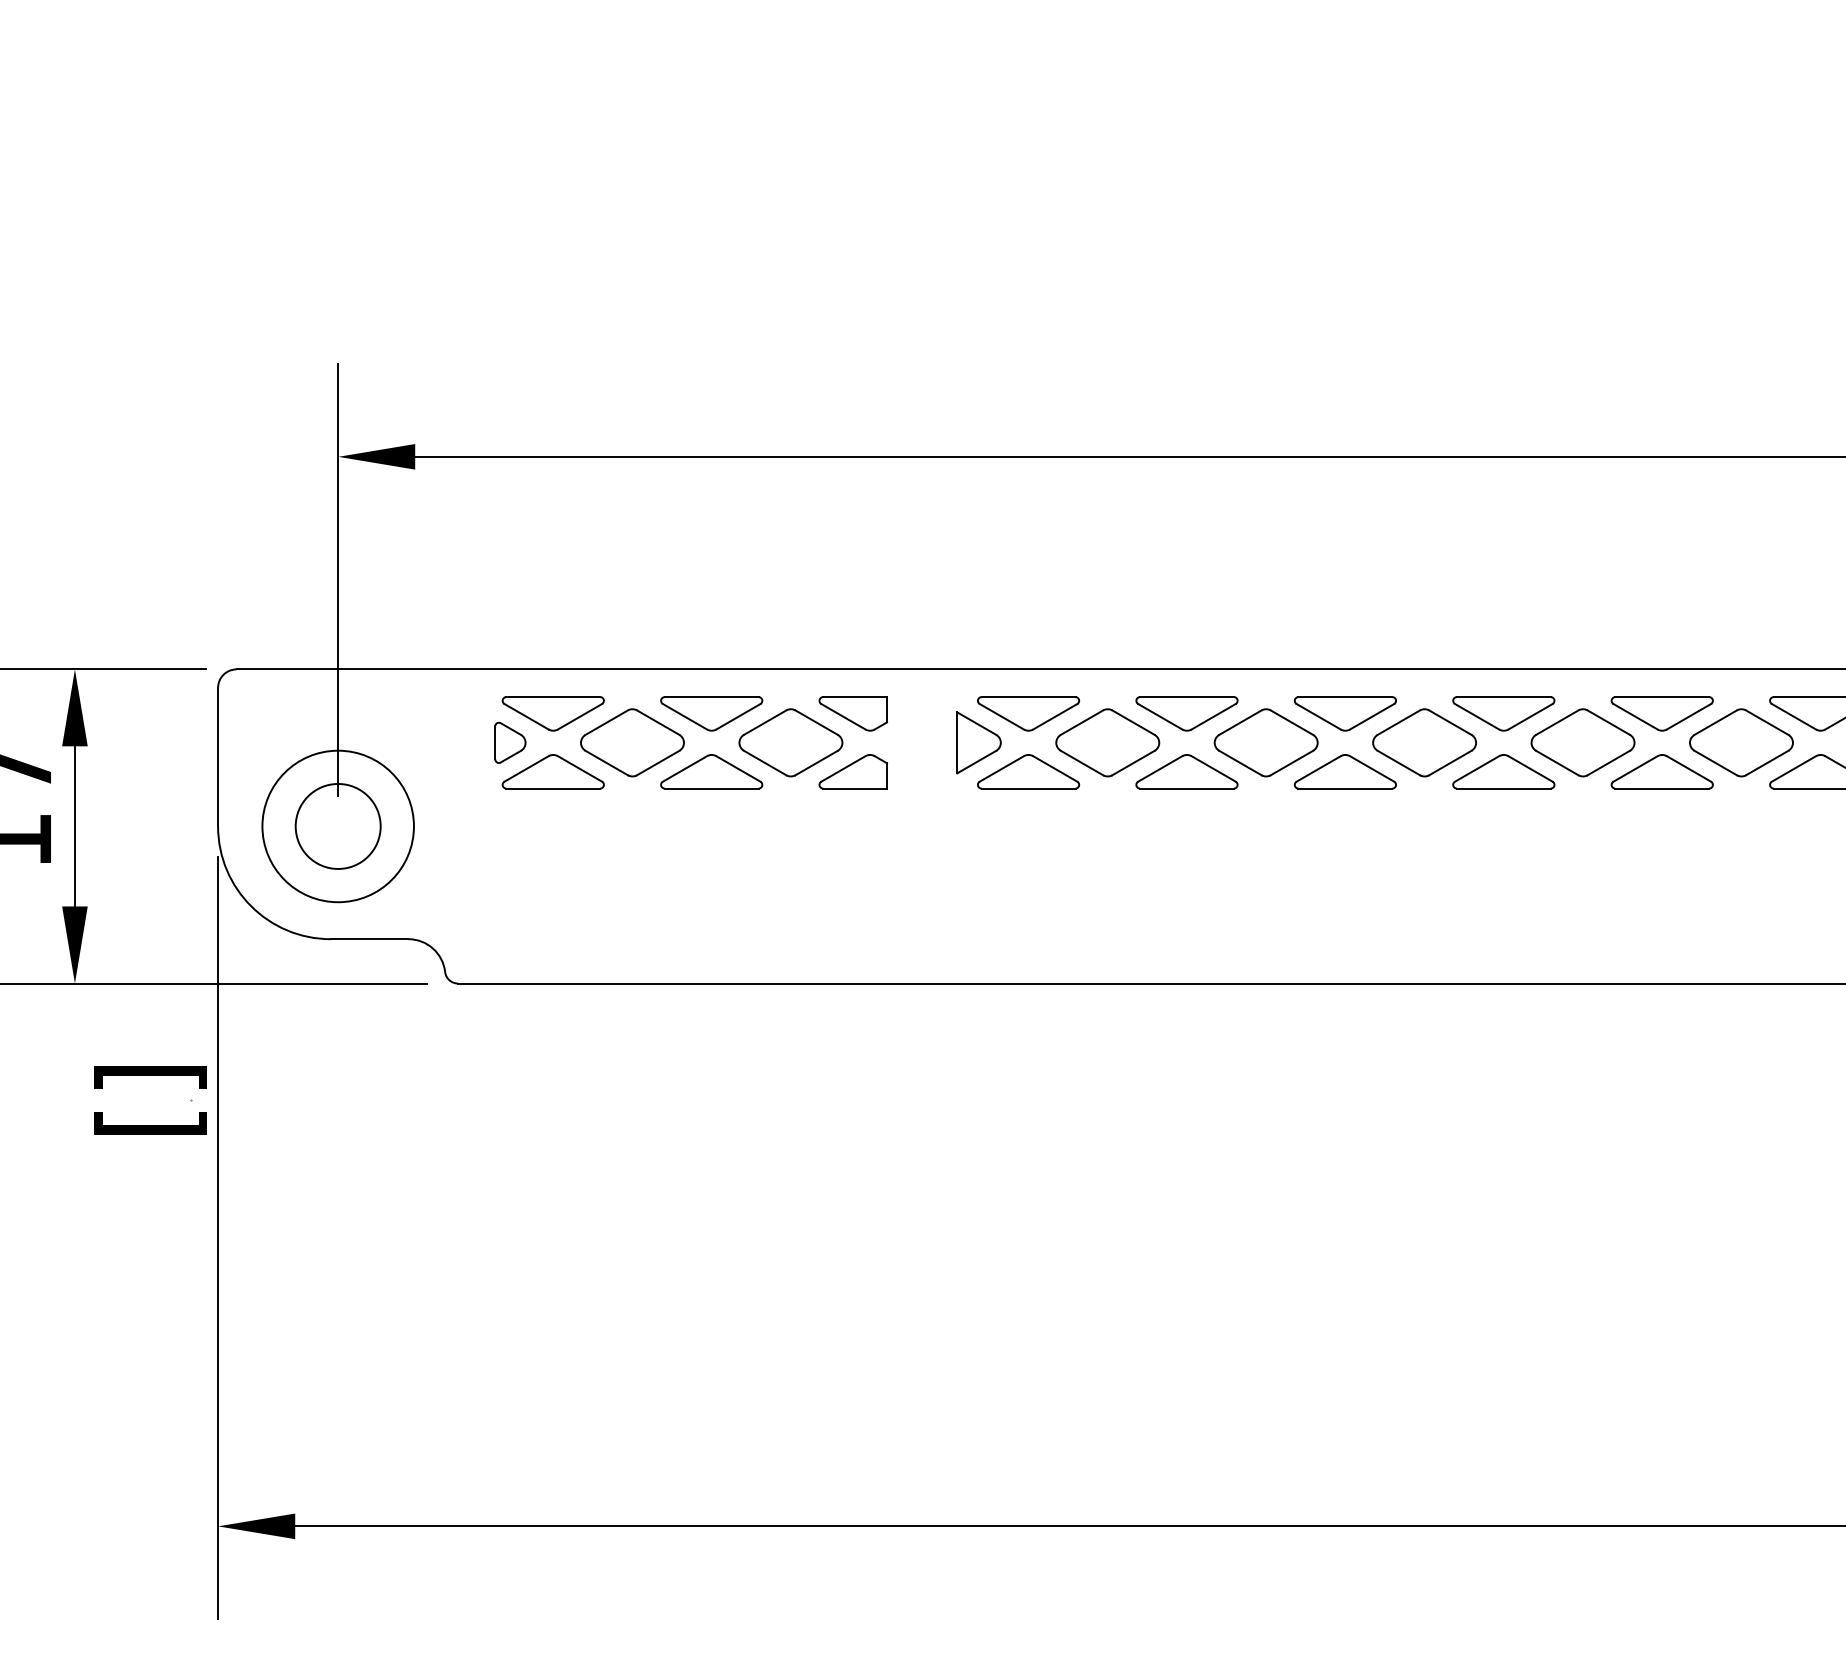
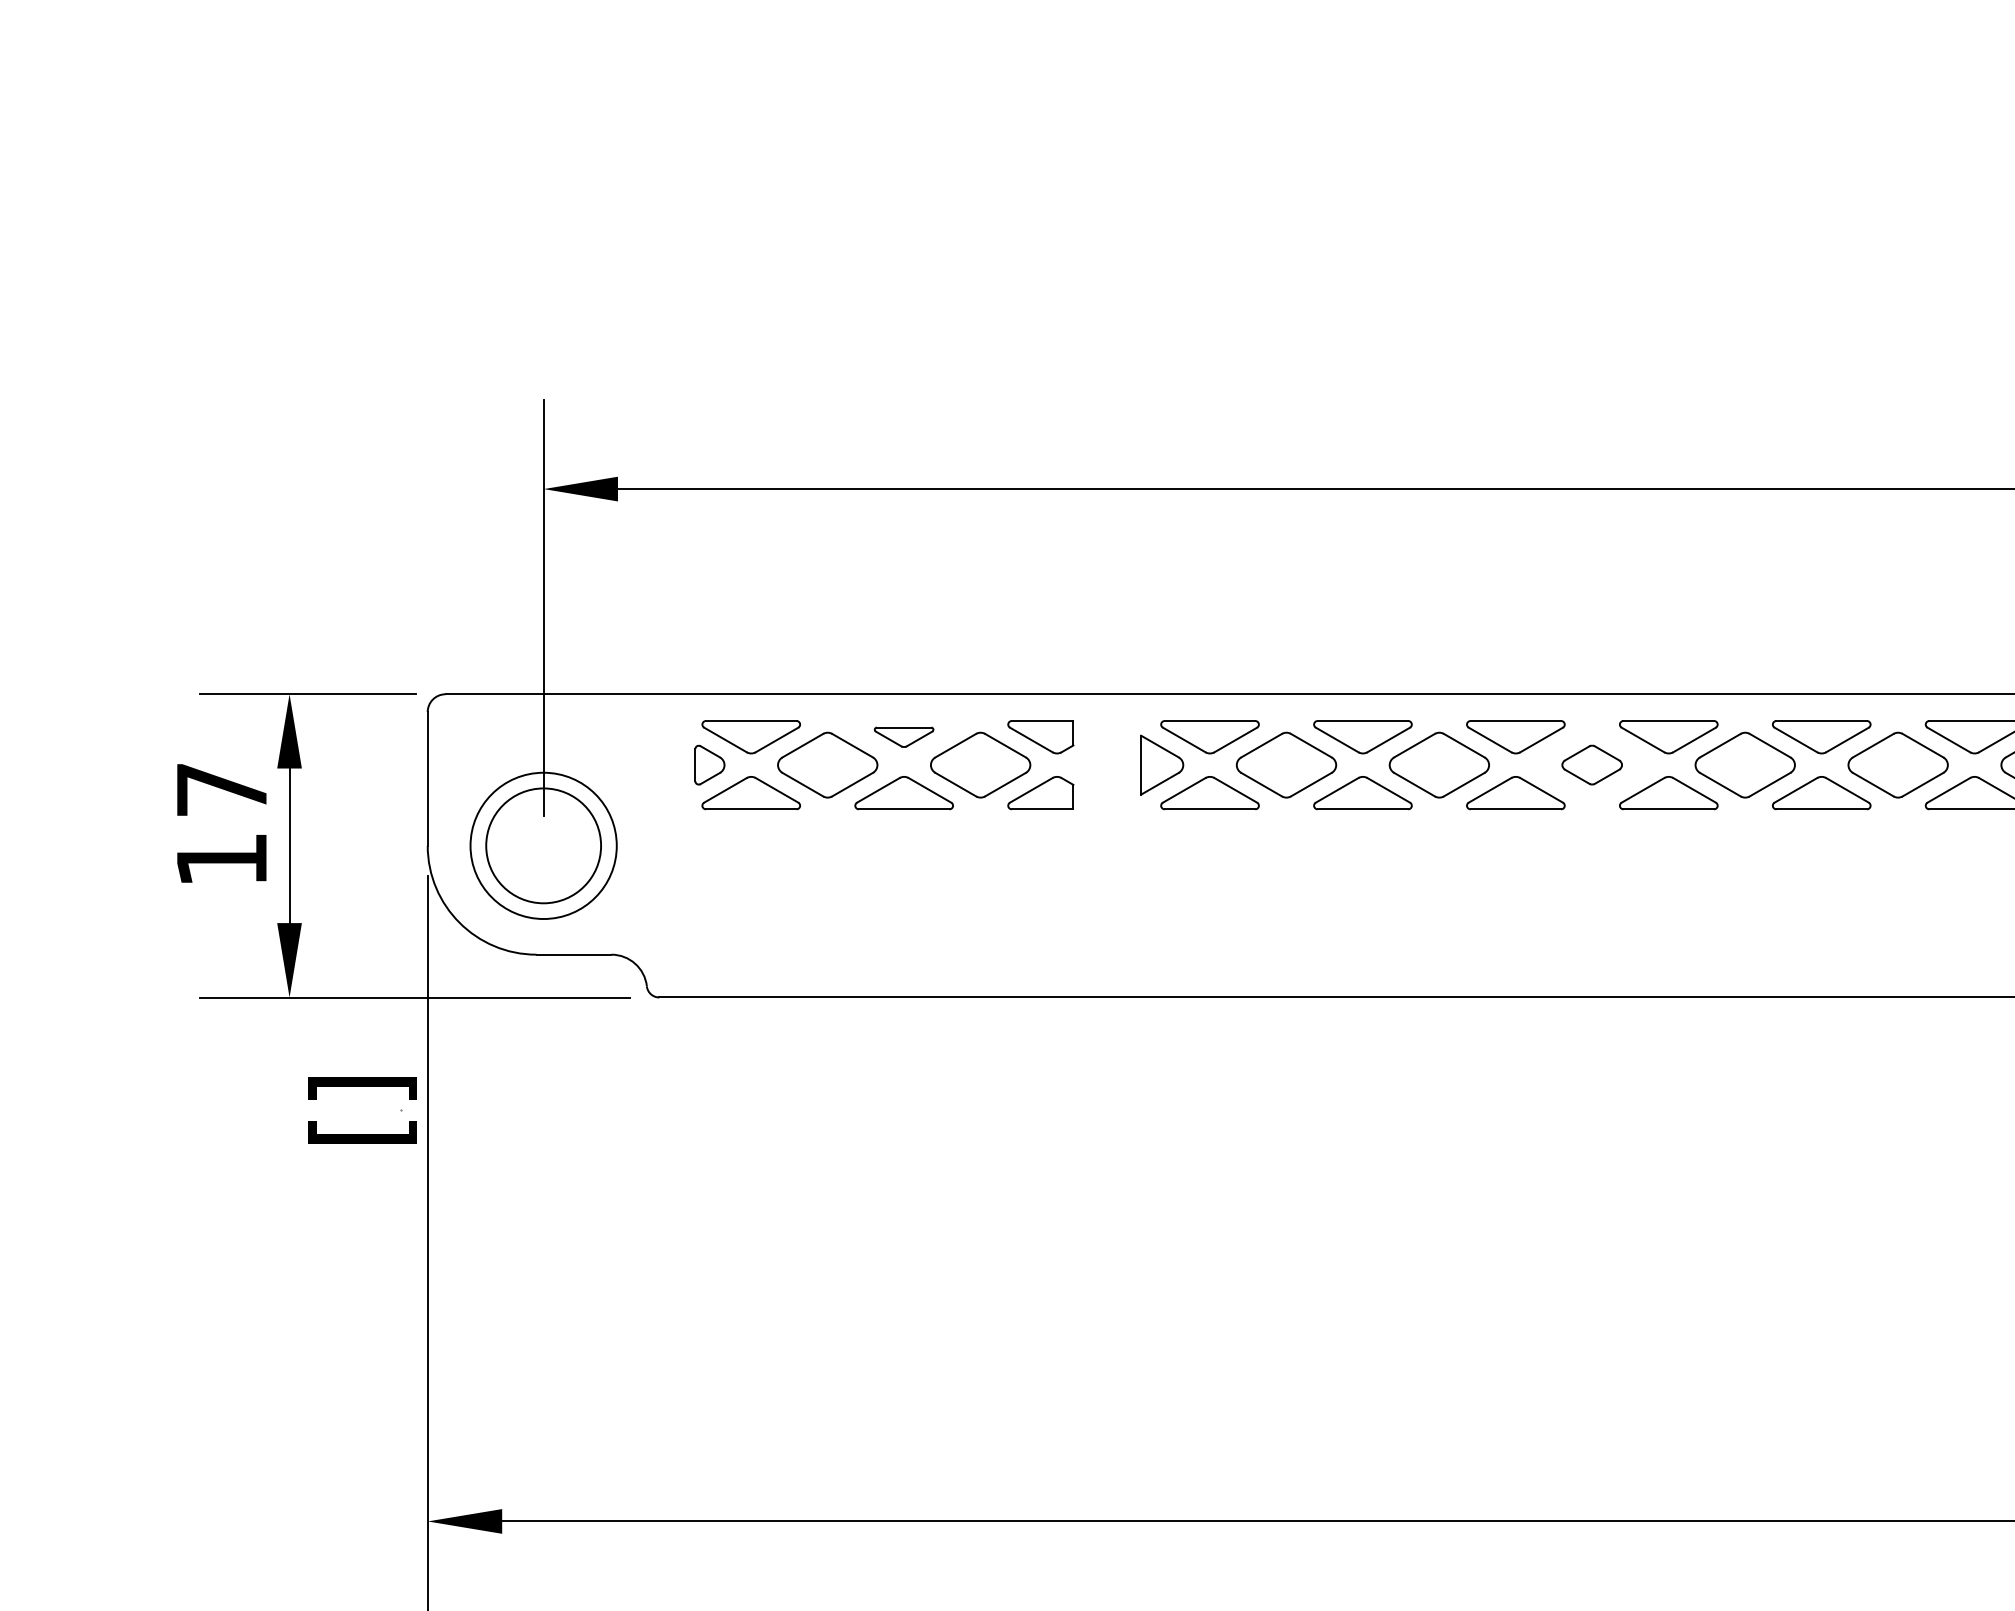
part: (710, 714) -> (903, 737), size x0.6
part: (1423, 742) -> (1591, 764), size x0.6
circle: (338, 826) -> (543, 845), size x1.4

